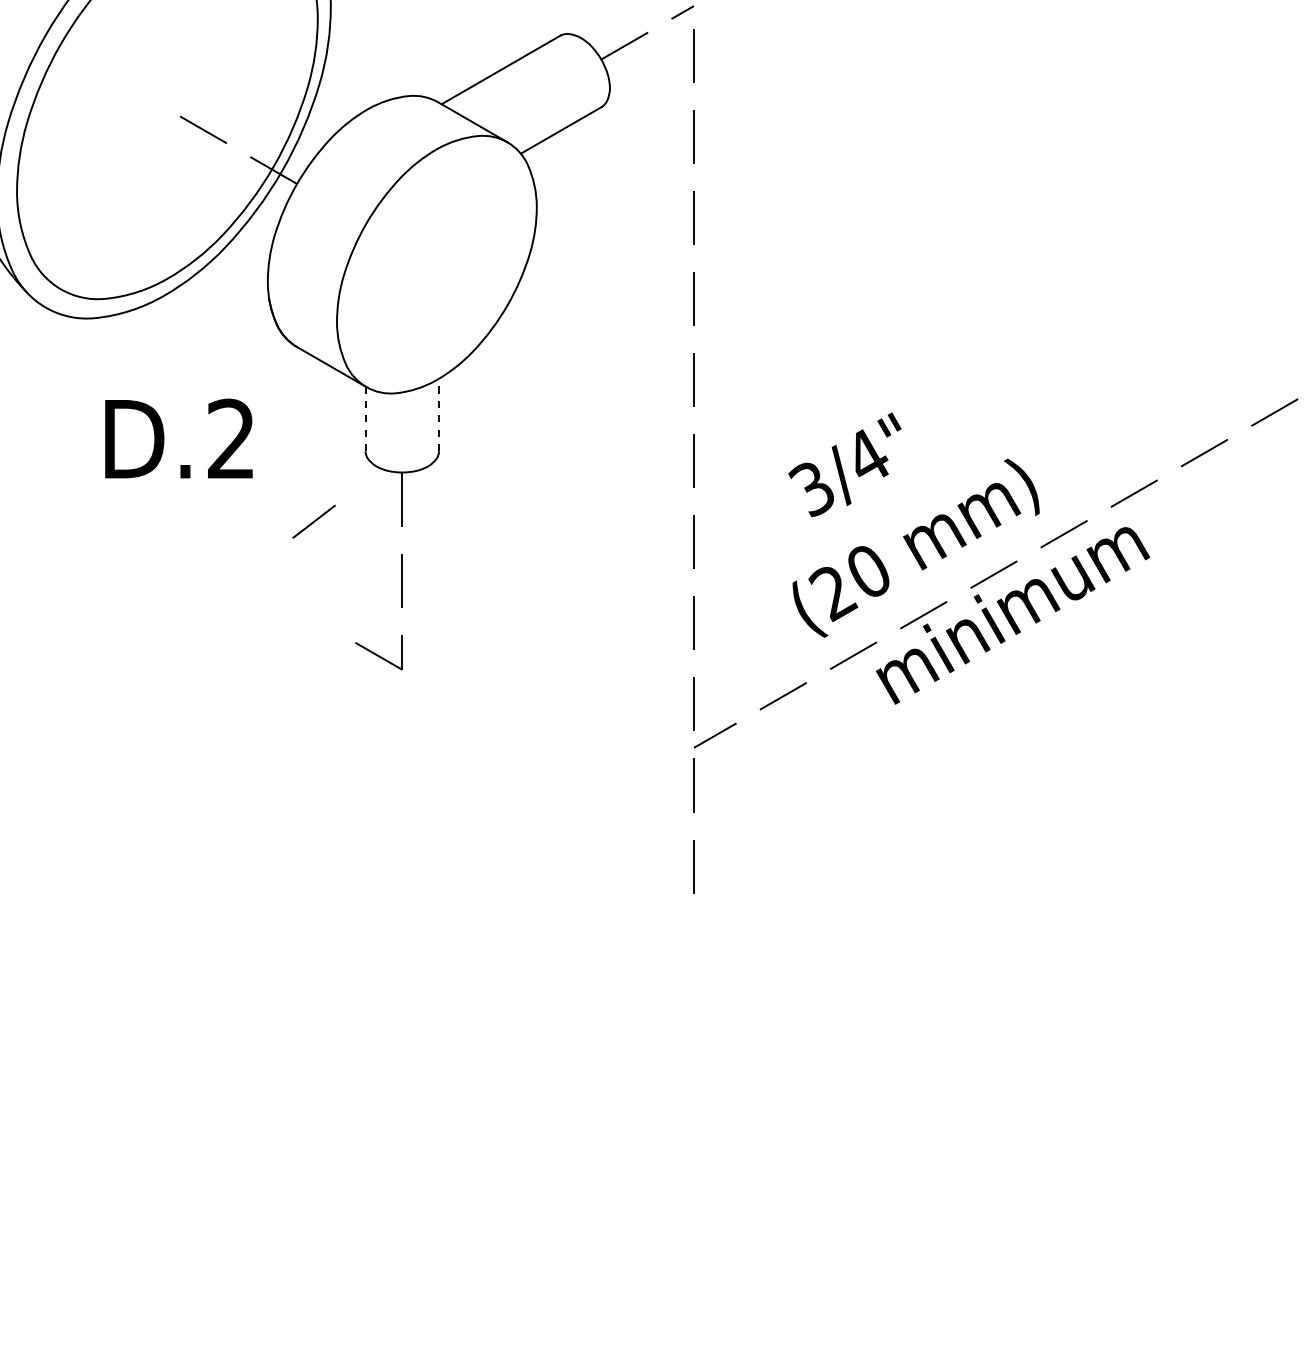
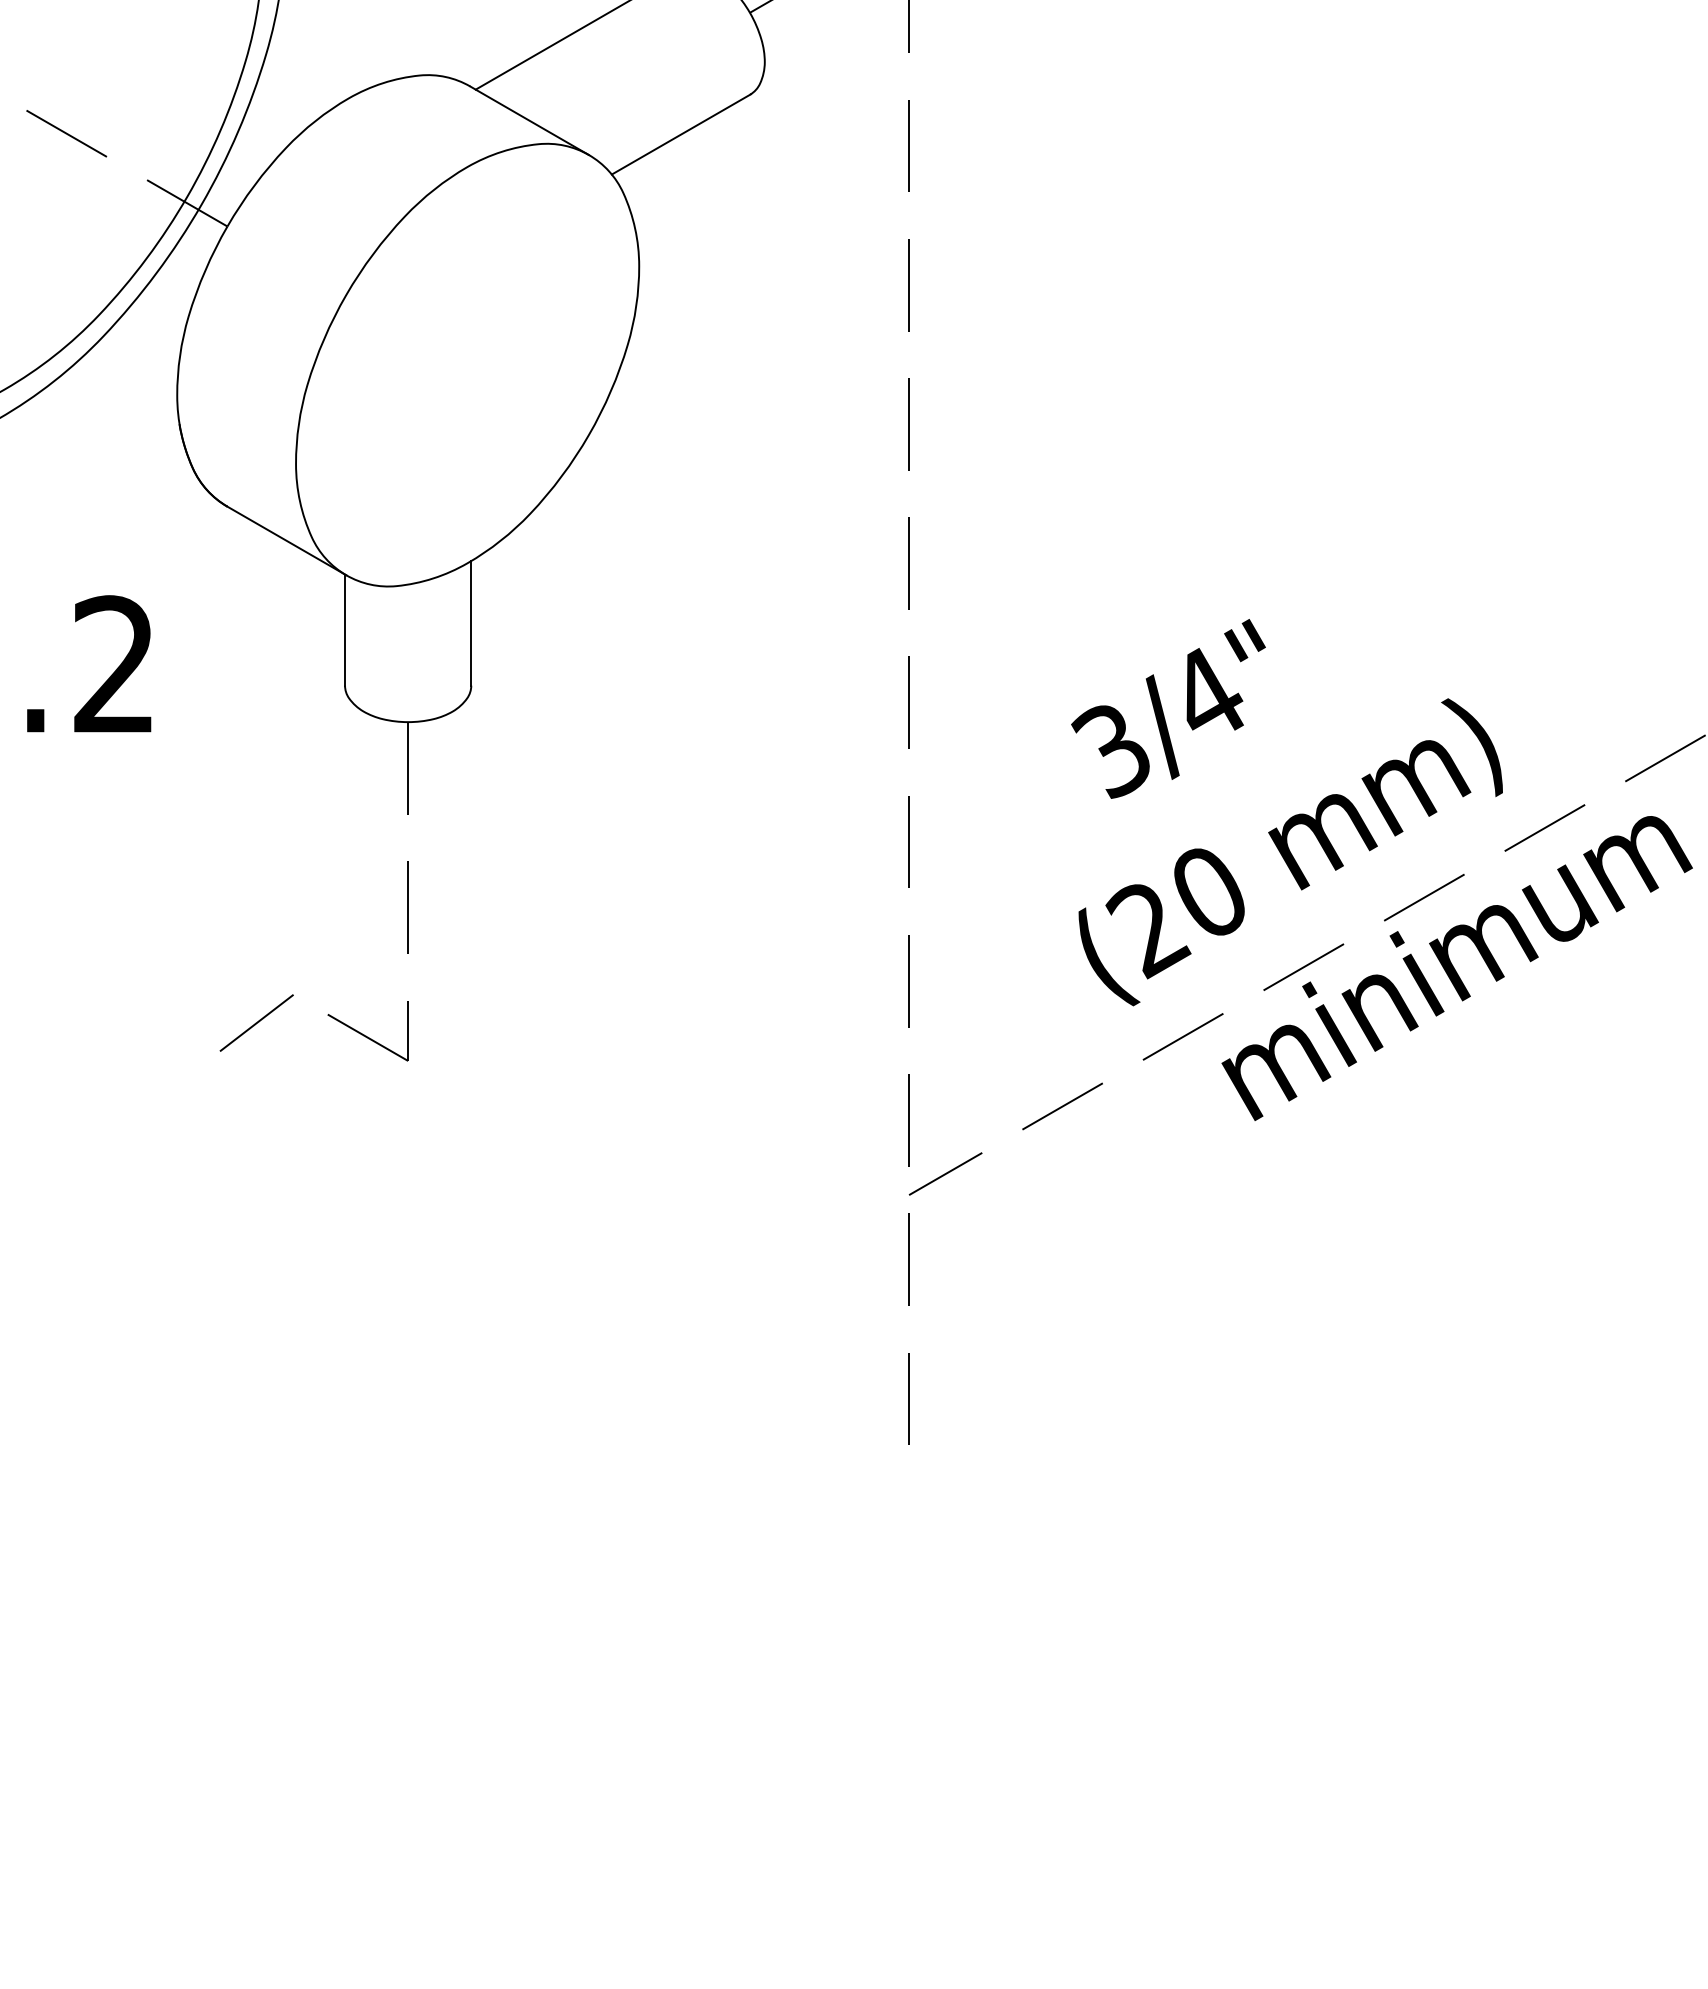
line: (439, 414) -> (472, 622), dashed -> solid
line: (365, 418) -> (344, 629), dashed -> solid
line: (313, 521) -> (255, 1022), moved

